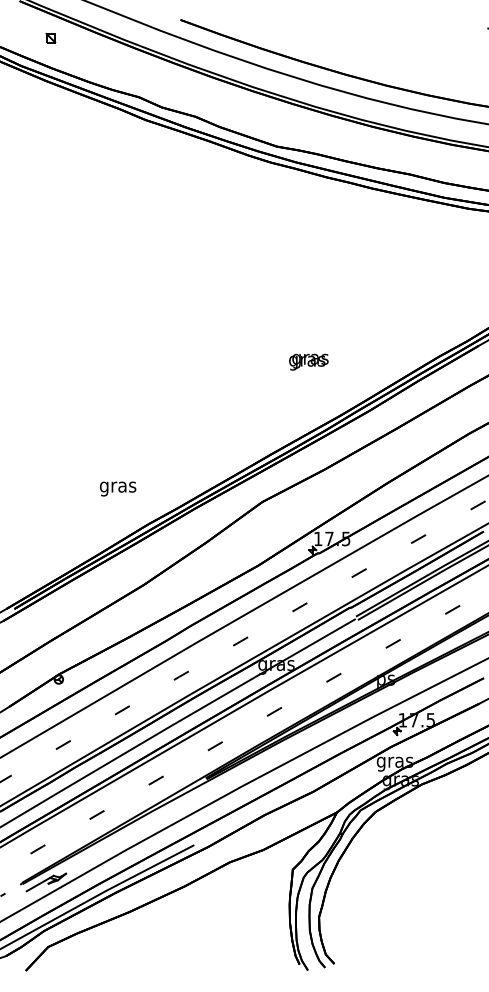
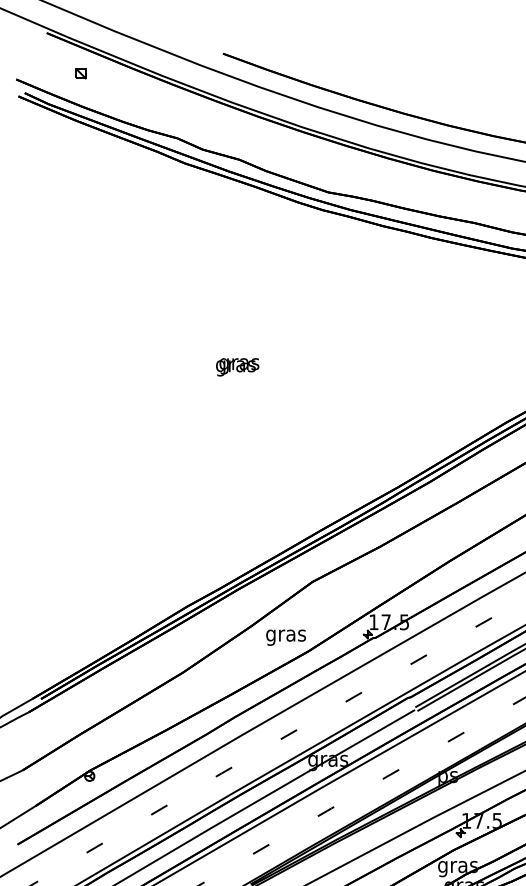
text: (308, 361) -> (237, 366), moved
text: (118, 488) -> (286, 637), moved

